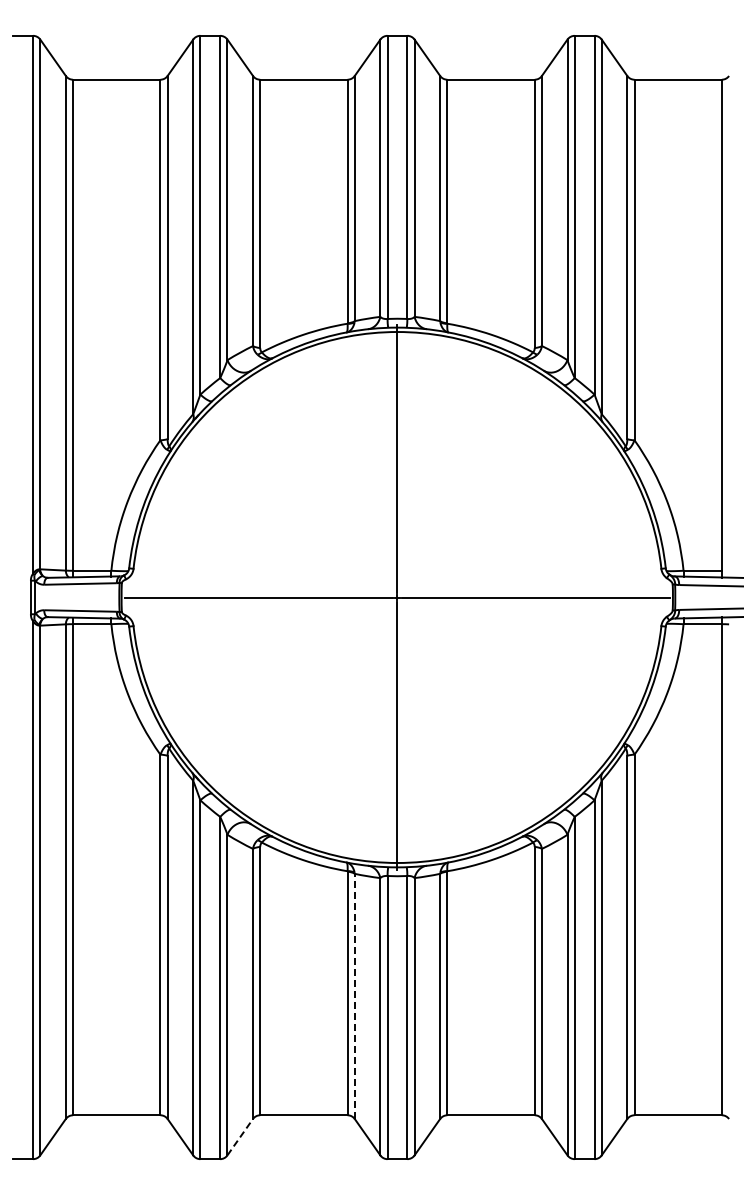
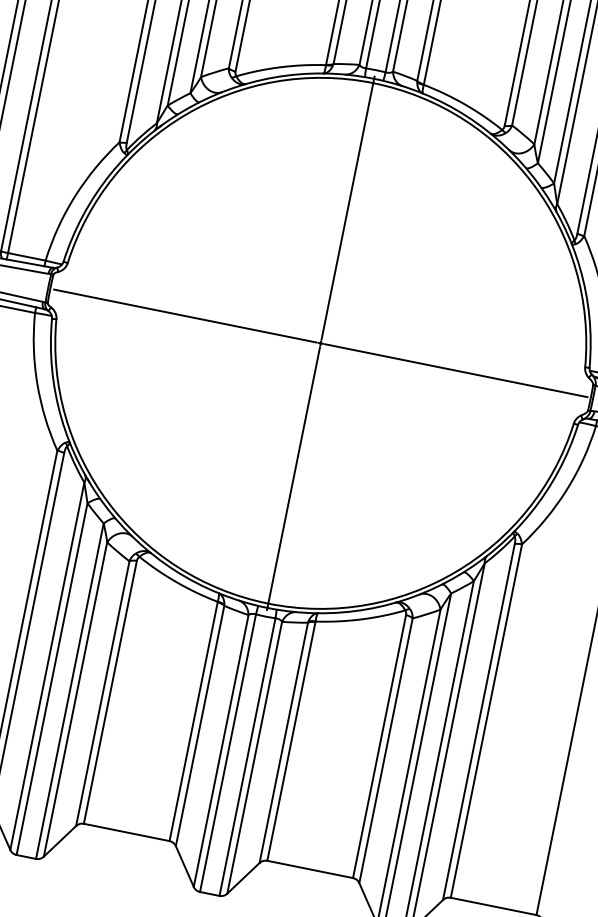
line: (354, 996) -> (199, 726), dashed -> solid
line: (240, 1136) -> (60, 840), dashed -> solid

